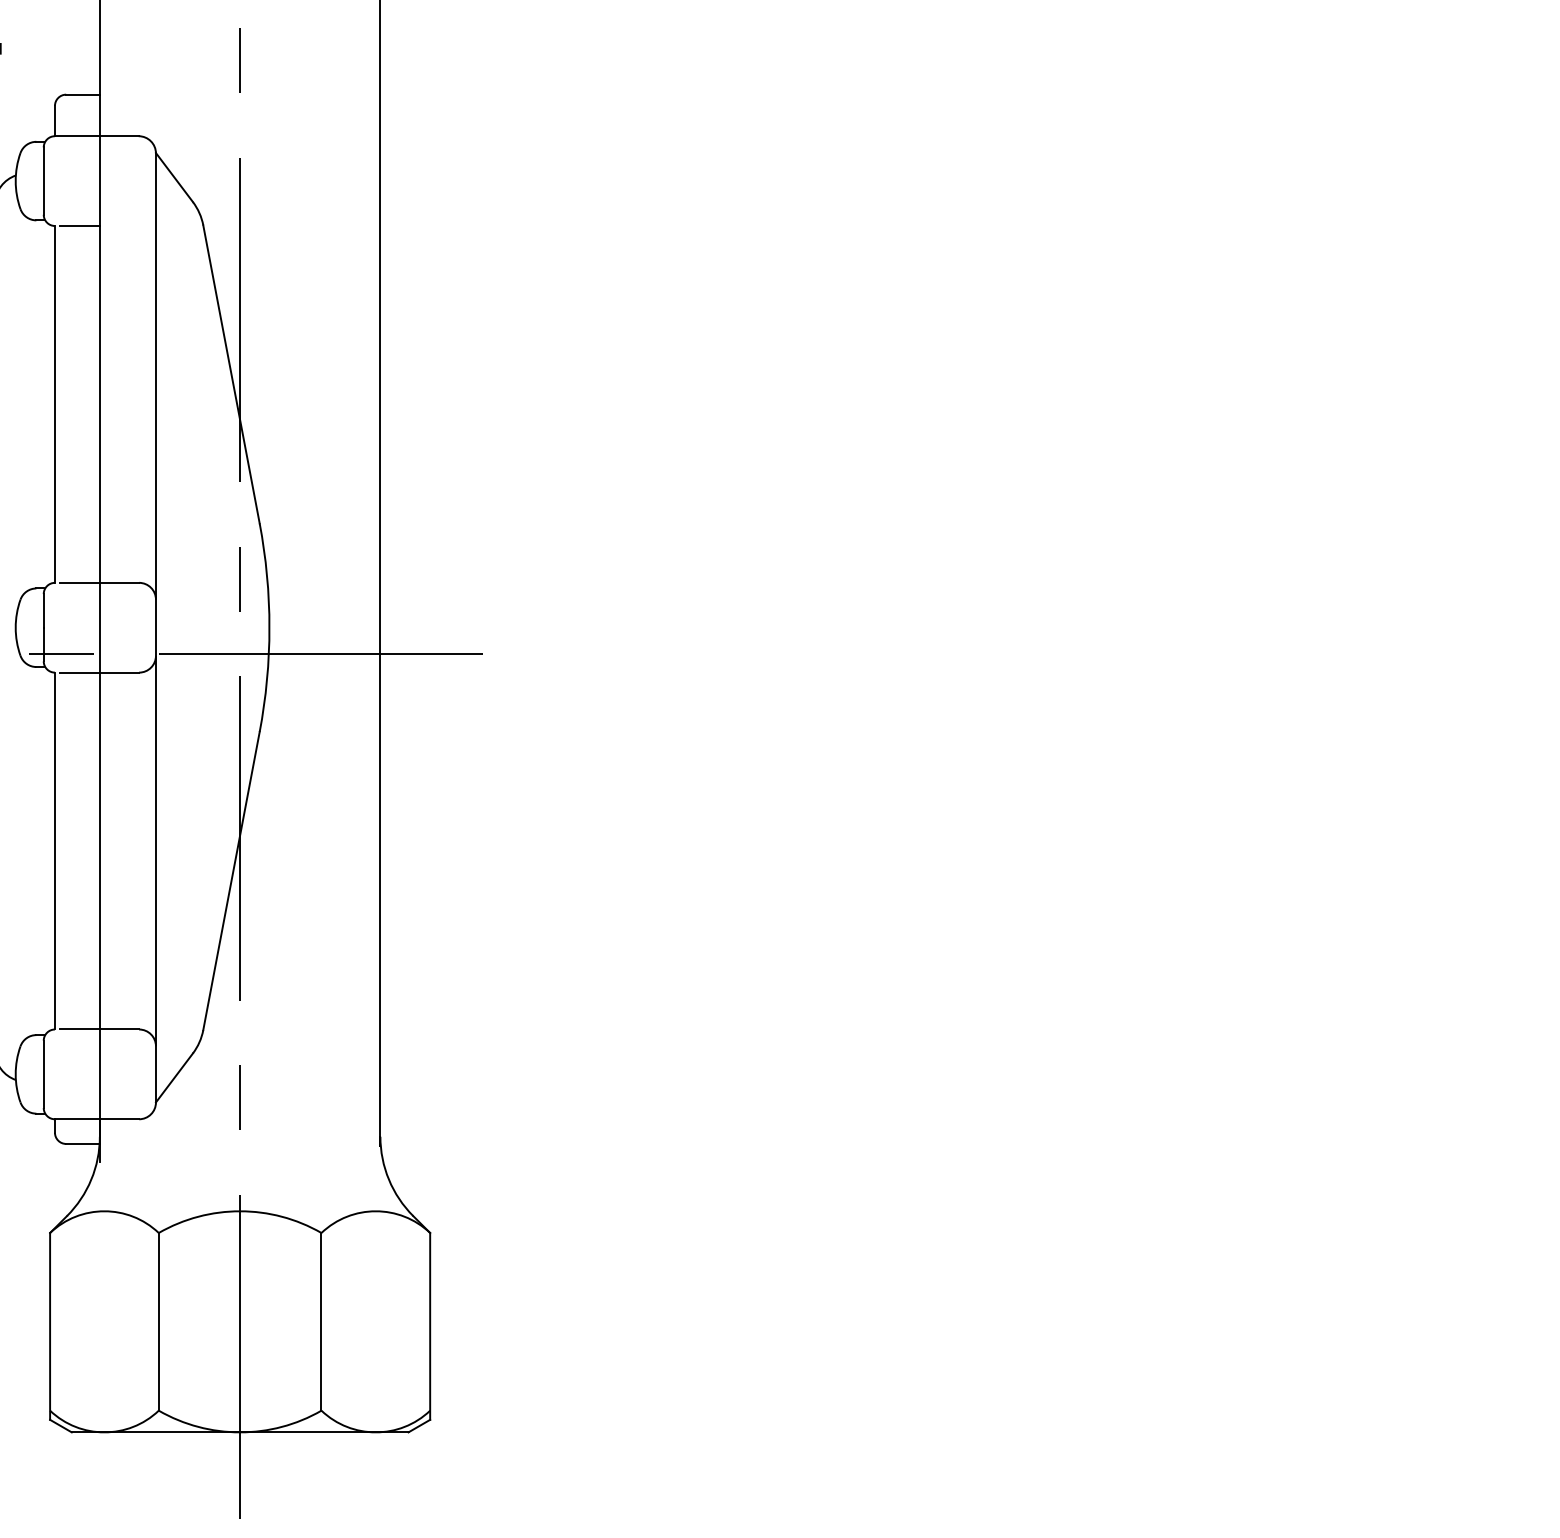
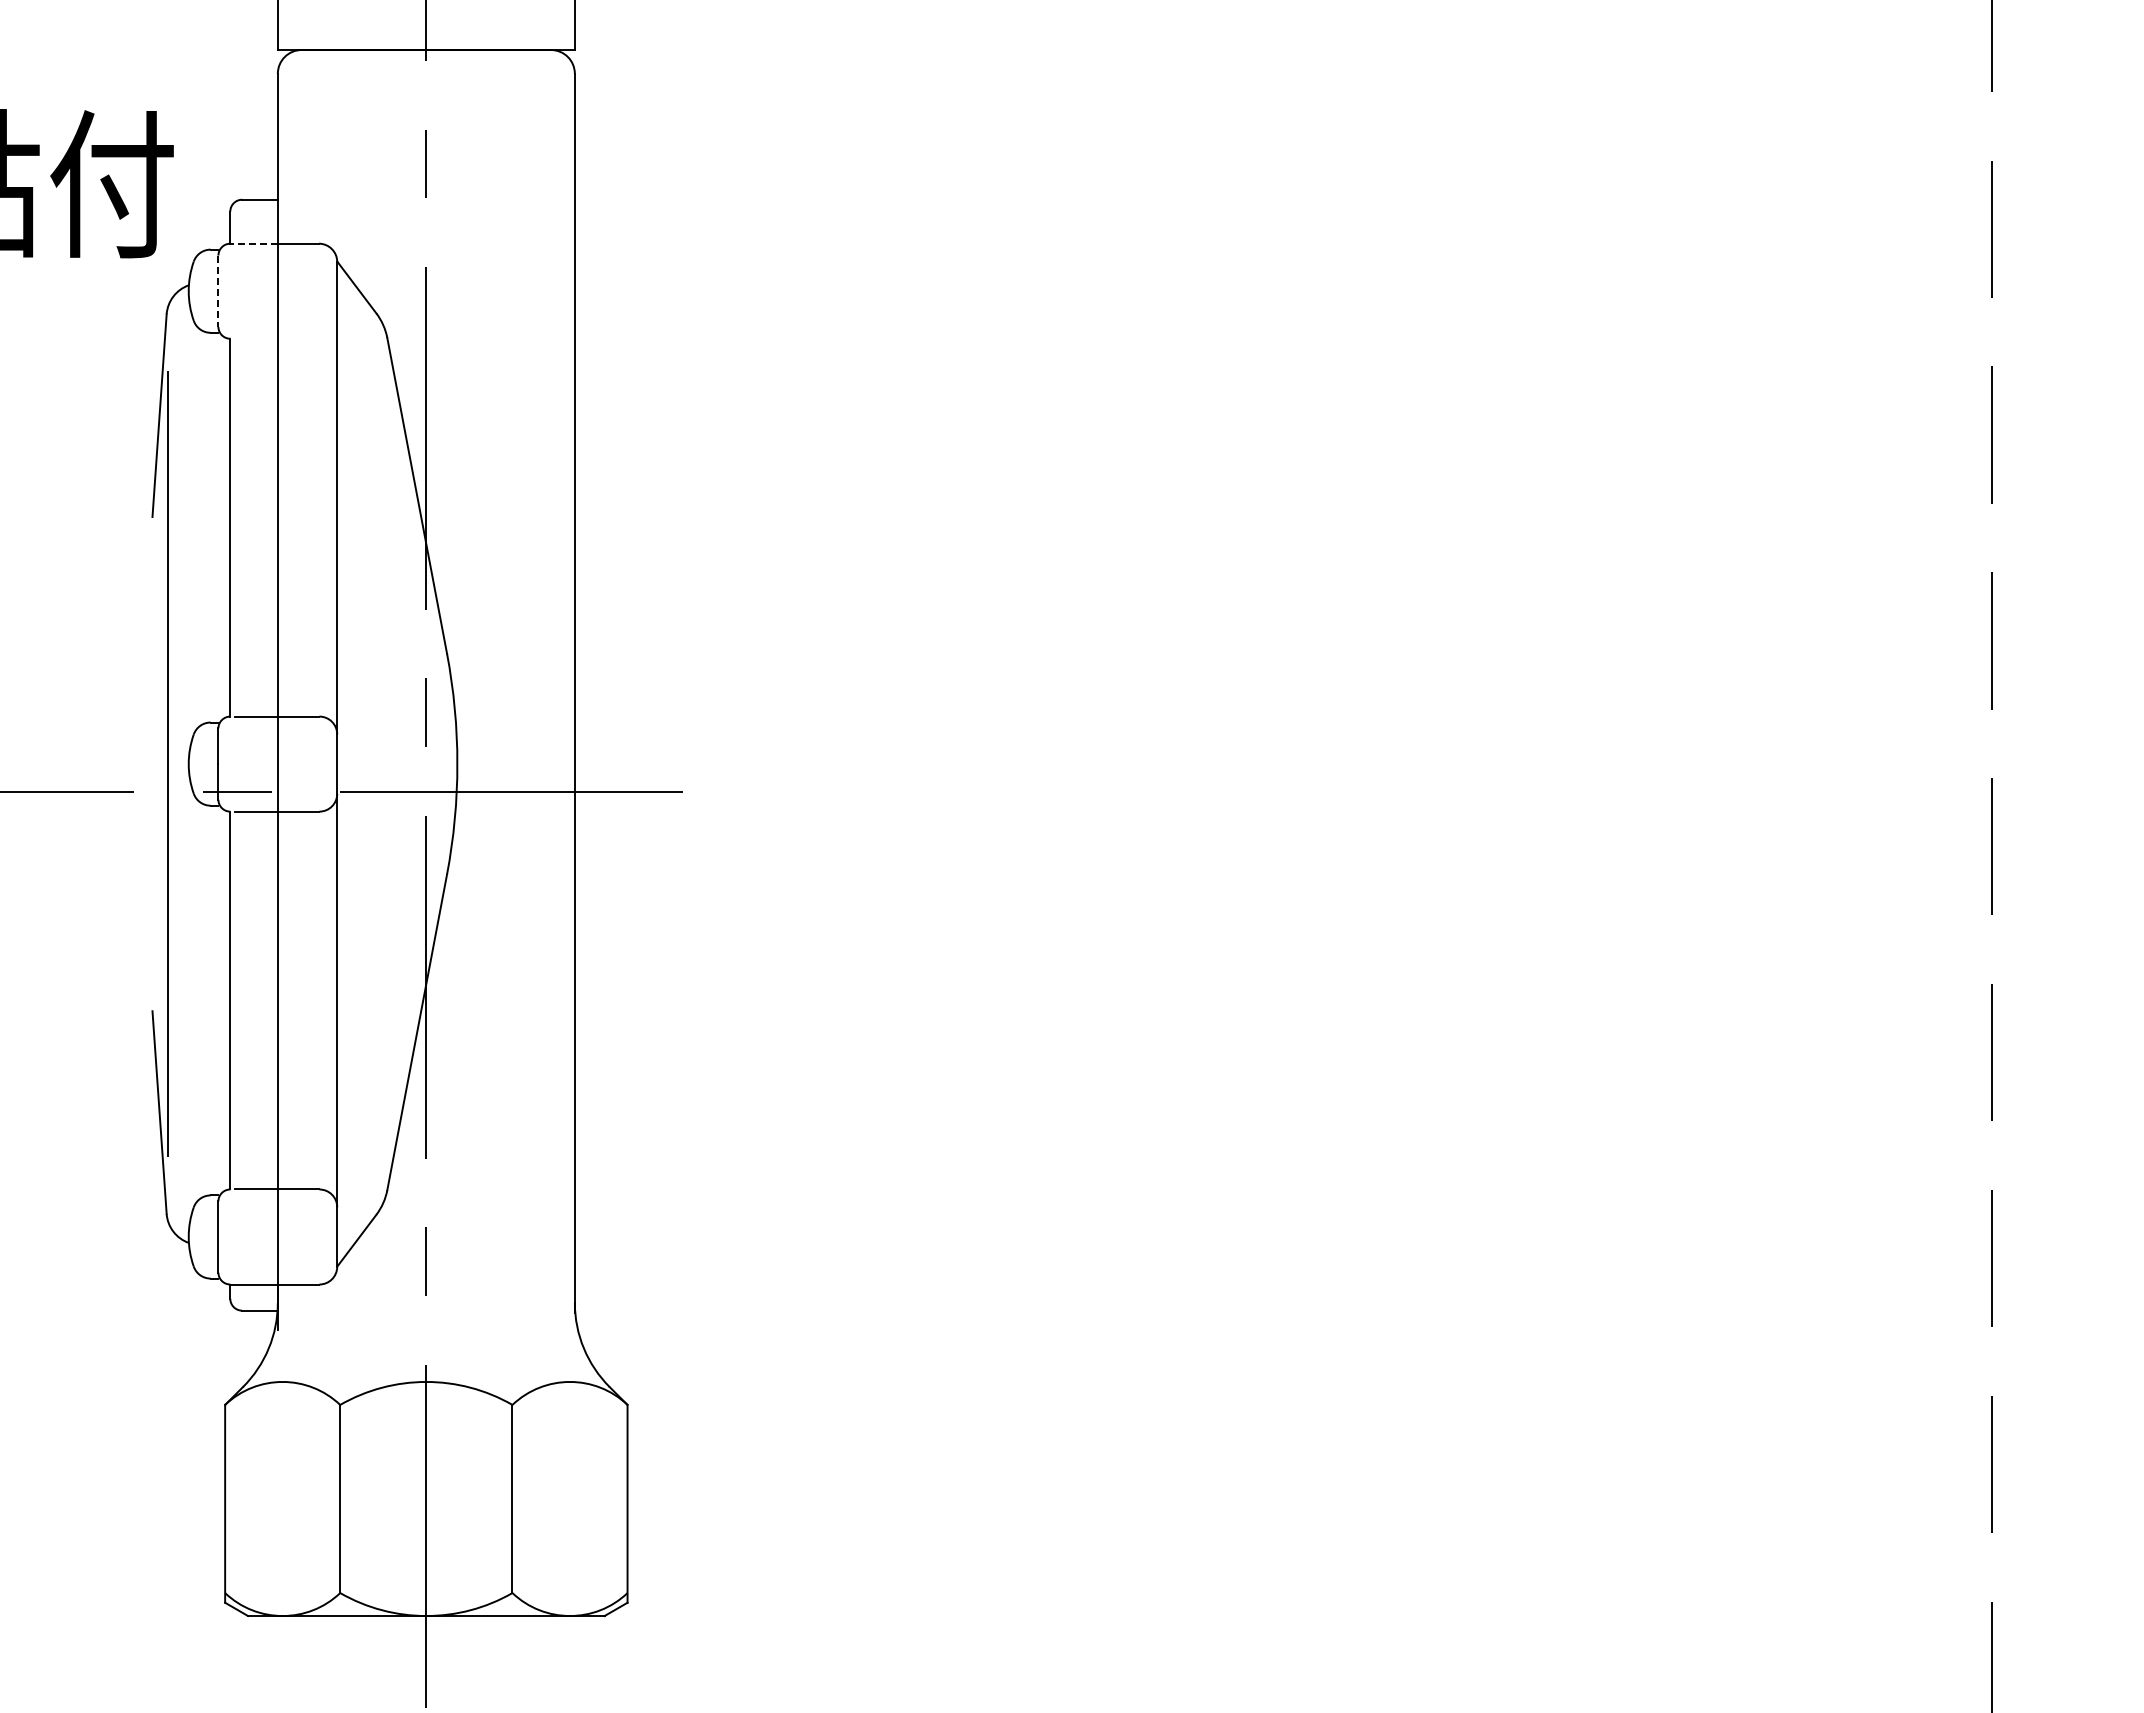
line: (77, 136) -> (254, 243), solid -> dashed
line: (43, 181) -> (218, 291), solid -> dashed
line: (79, 225) -> (256, 338), removed

